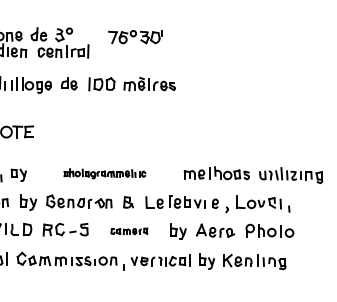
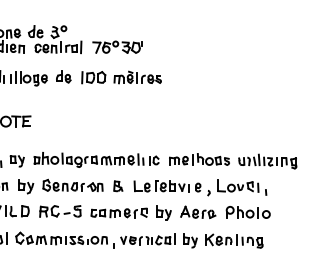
part: (135, 36) -> (117, 46), moved
part: (104, 173) -> (96, 159), size x1.67
part: (128, 230) -> (118, 212), size x1.67

